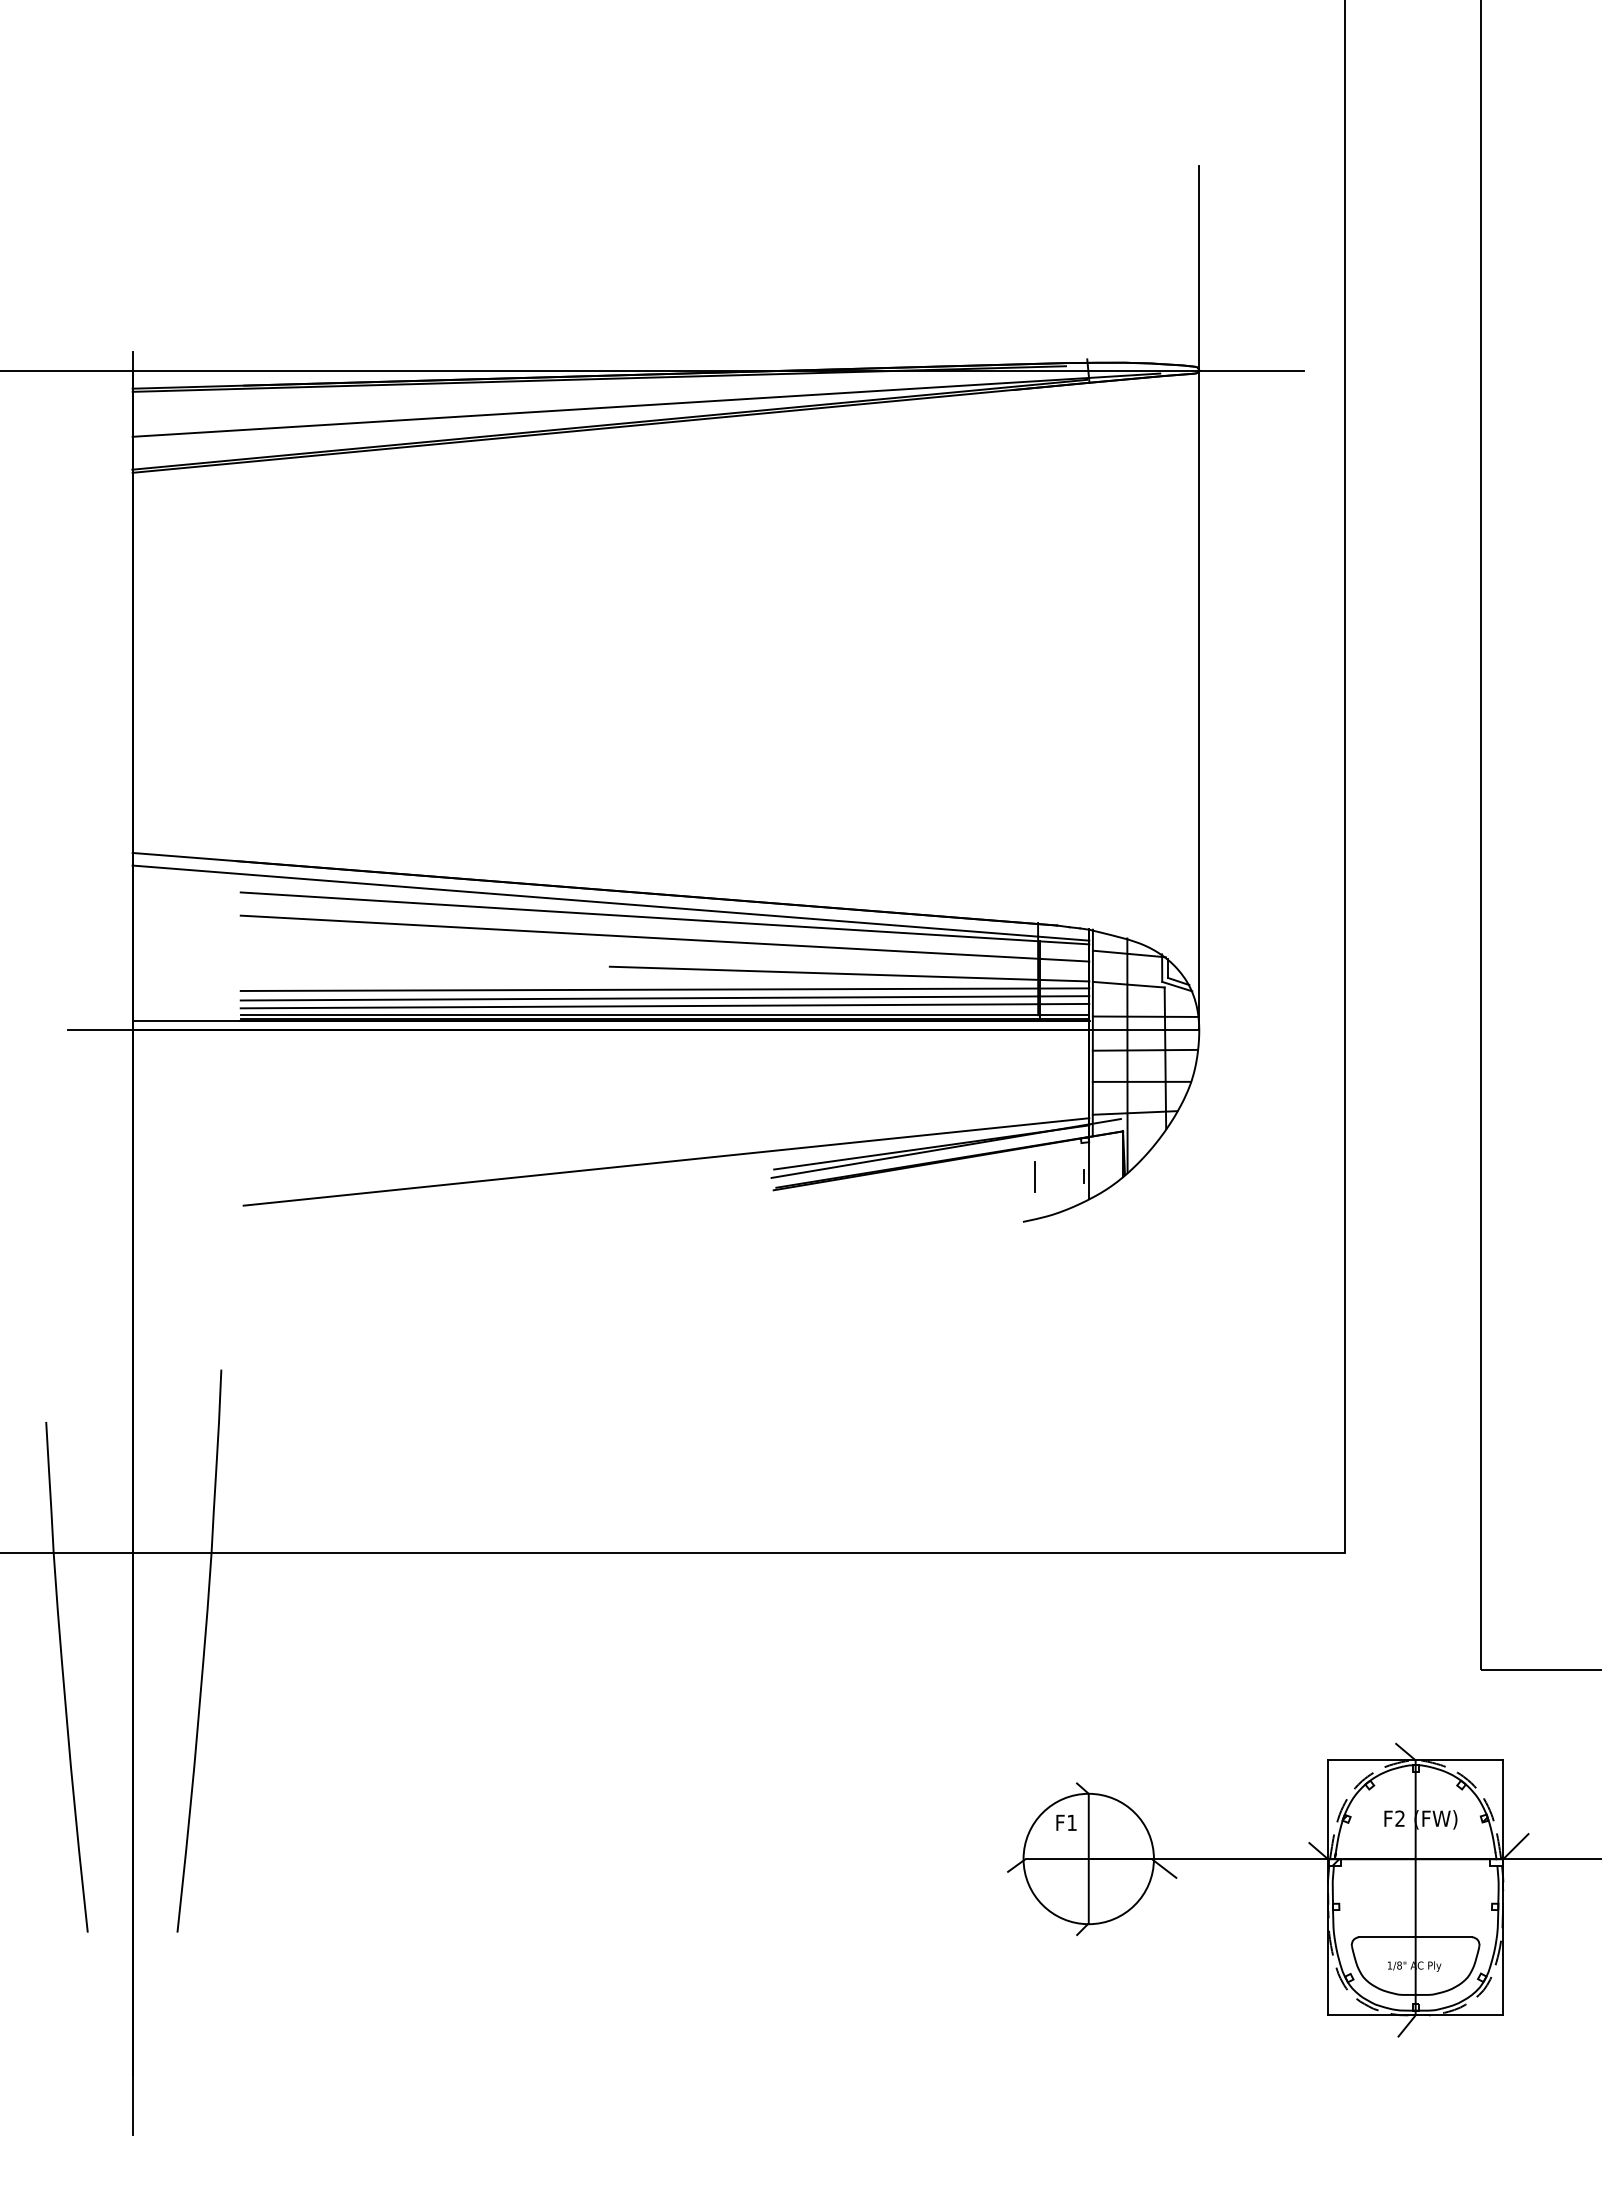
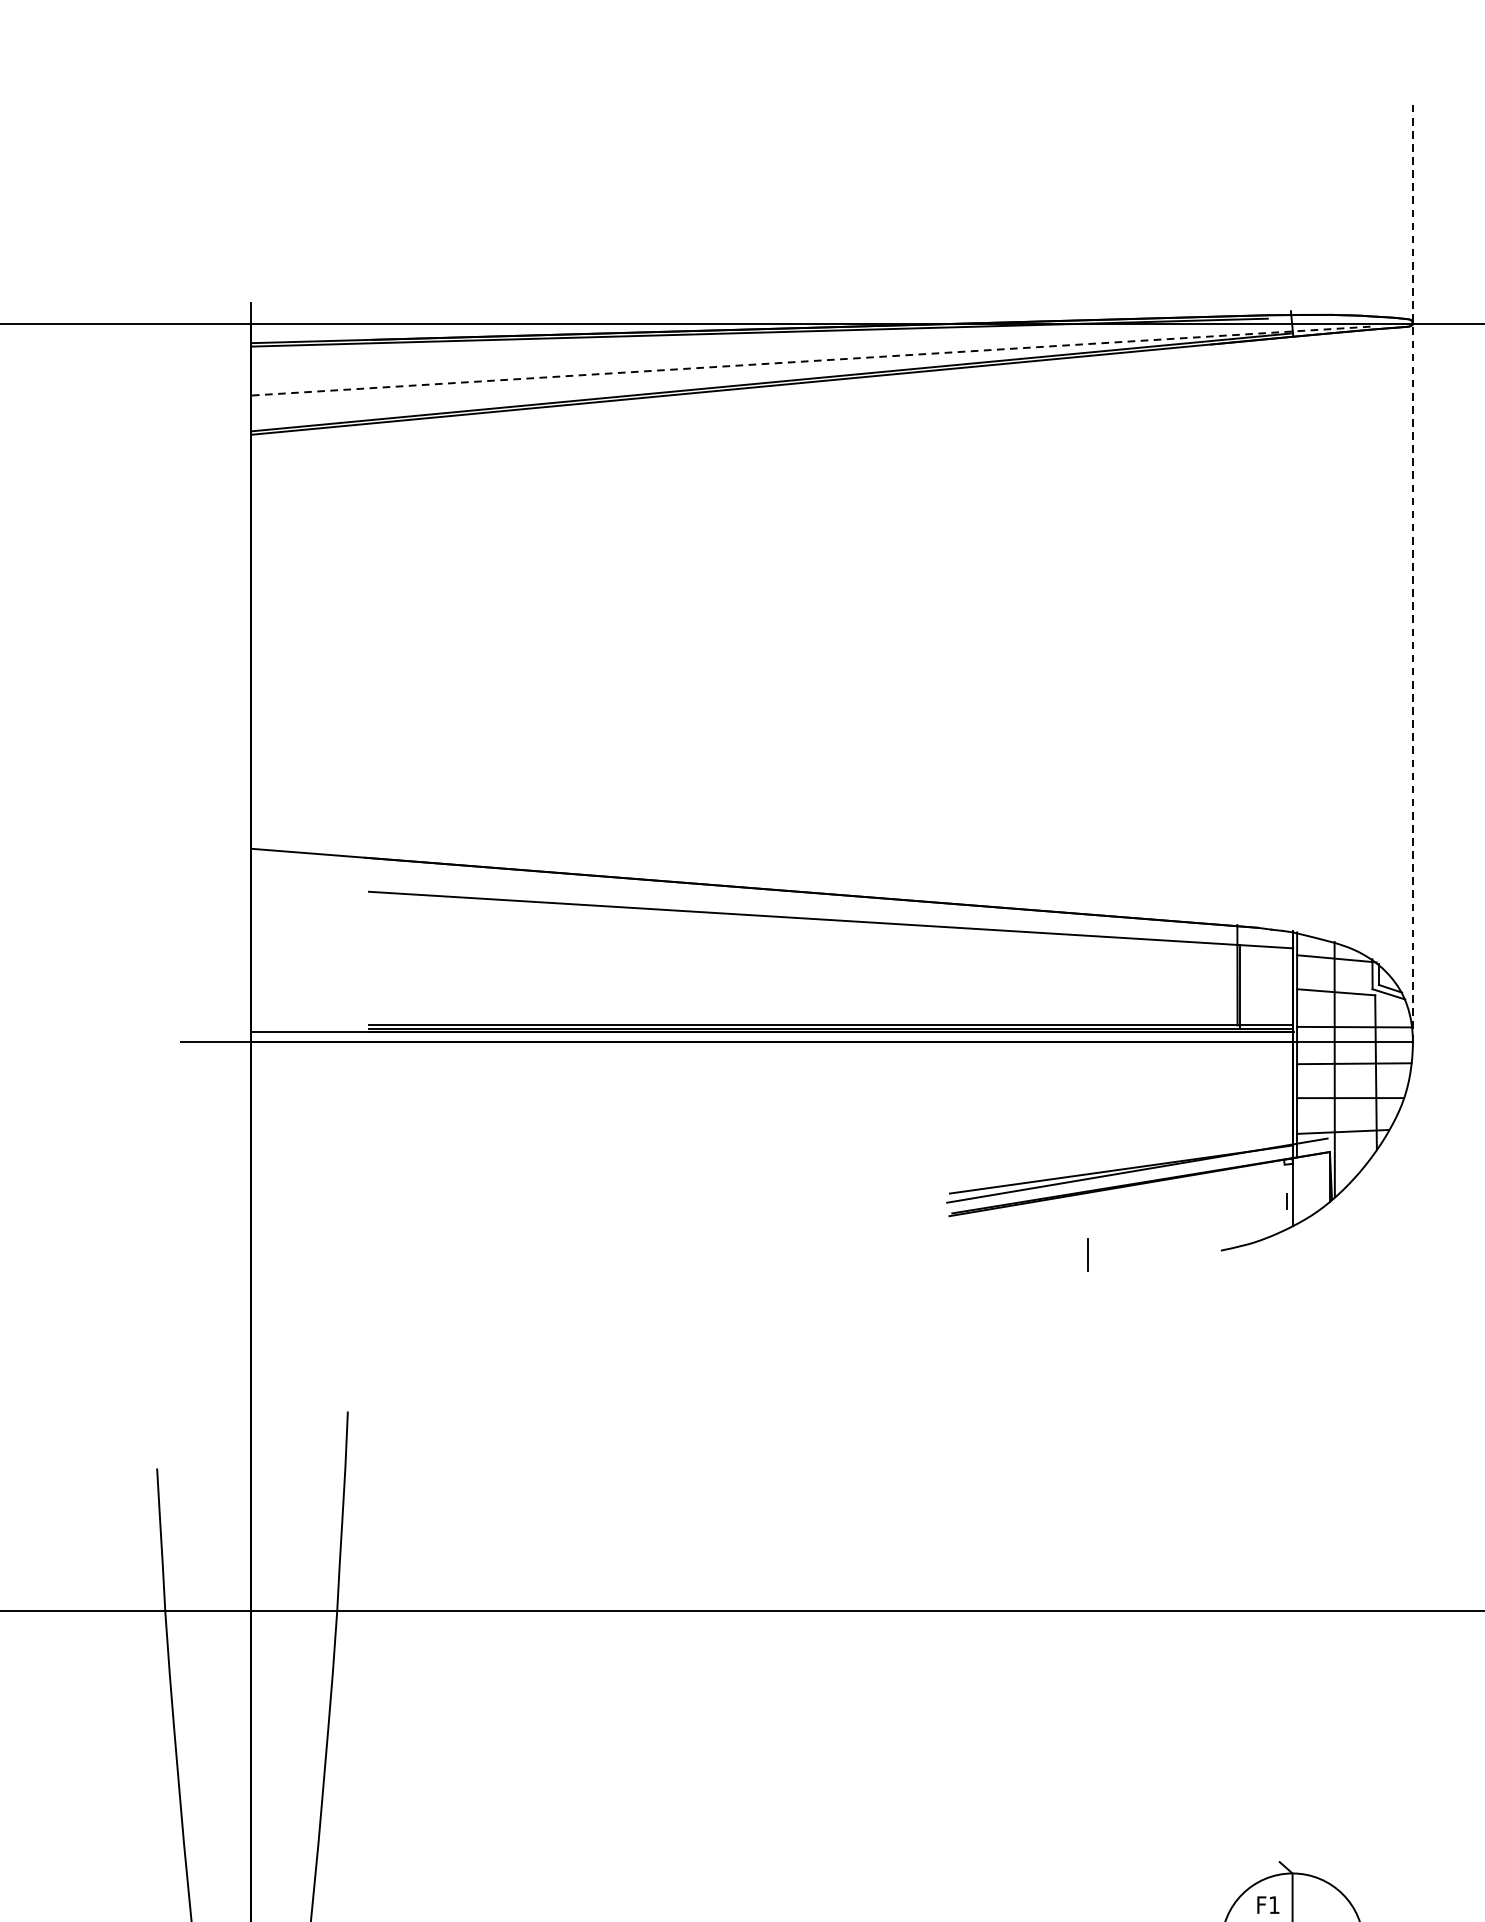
line: (646, 405) -> (810, 361), solid -> dashed
line: (1199, 597) -> (1413, 570), solid -> dashed
line: (610, 902) -> (771, 902), removed
line: (664, 938) -> (830, 941), removed
line: (849, 973) -> (1031, 980), removed
line: (664, 989) -> (830, 997), removed
line: (664, 998) -> (830, 1007), removed
line: (664, 1005) -> (830, 1014), removed
line: (666, 1161) -> (832, 1184), removed
line: (1034, 1176) -> (1087, 1254), moved

